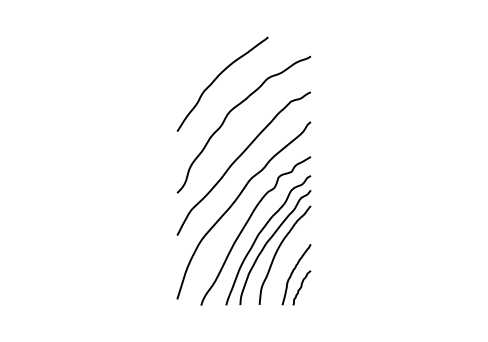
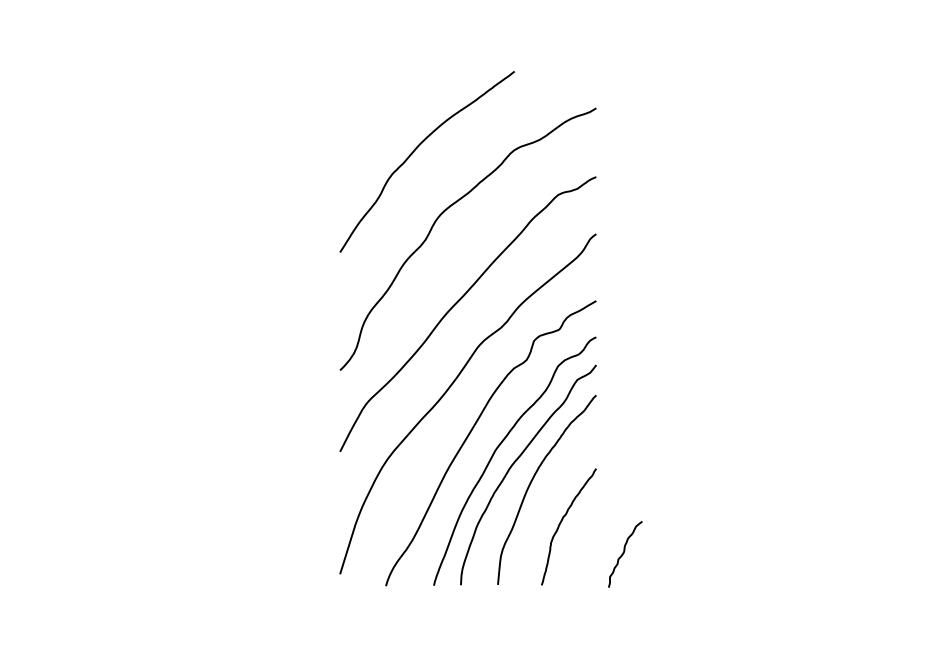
curve: (301, 287) -> (624, 553), moved

